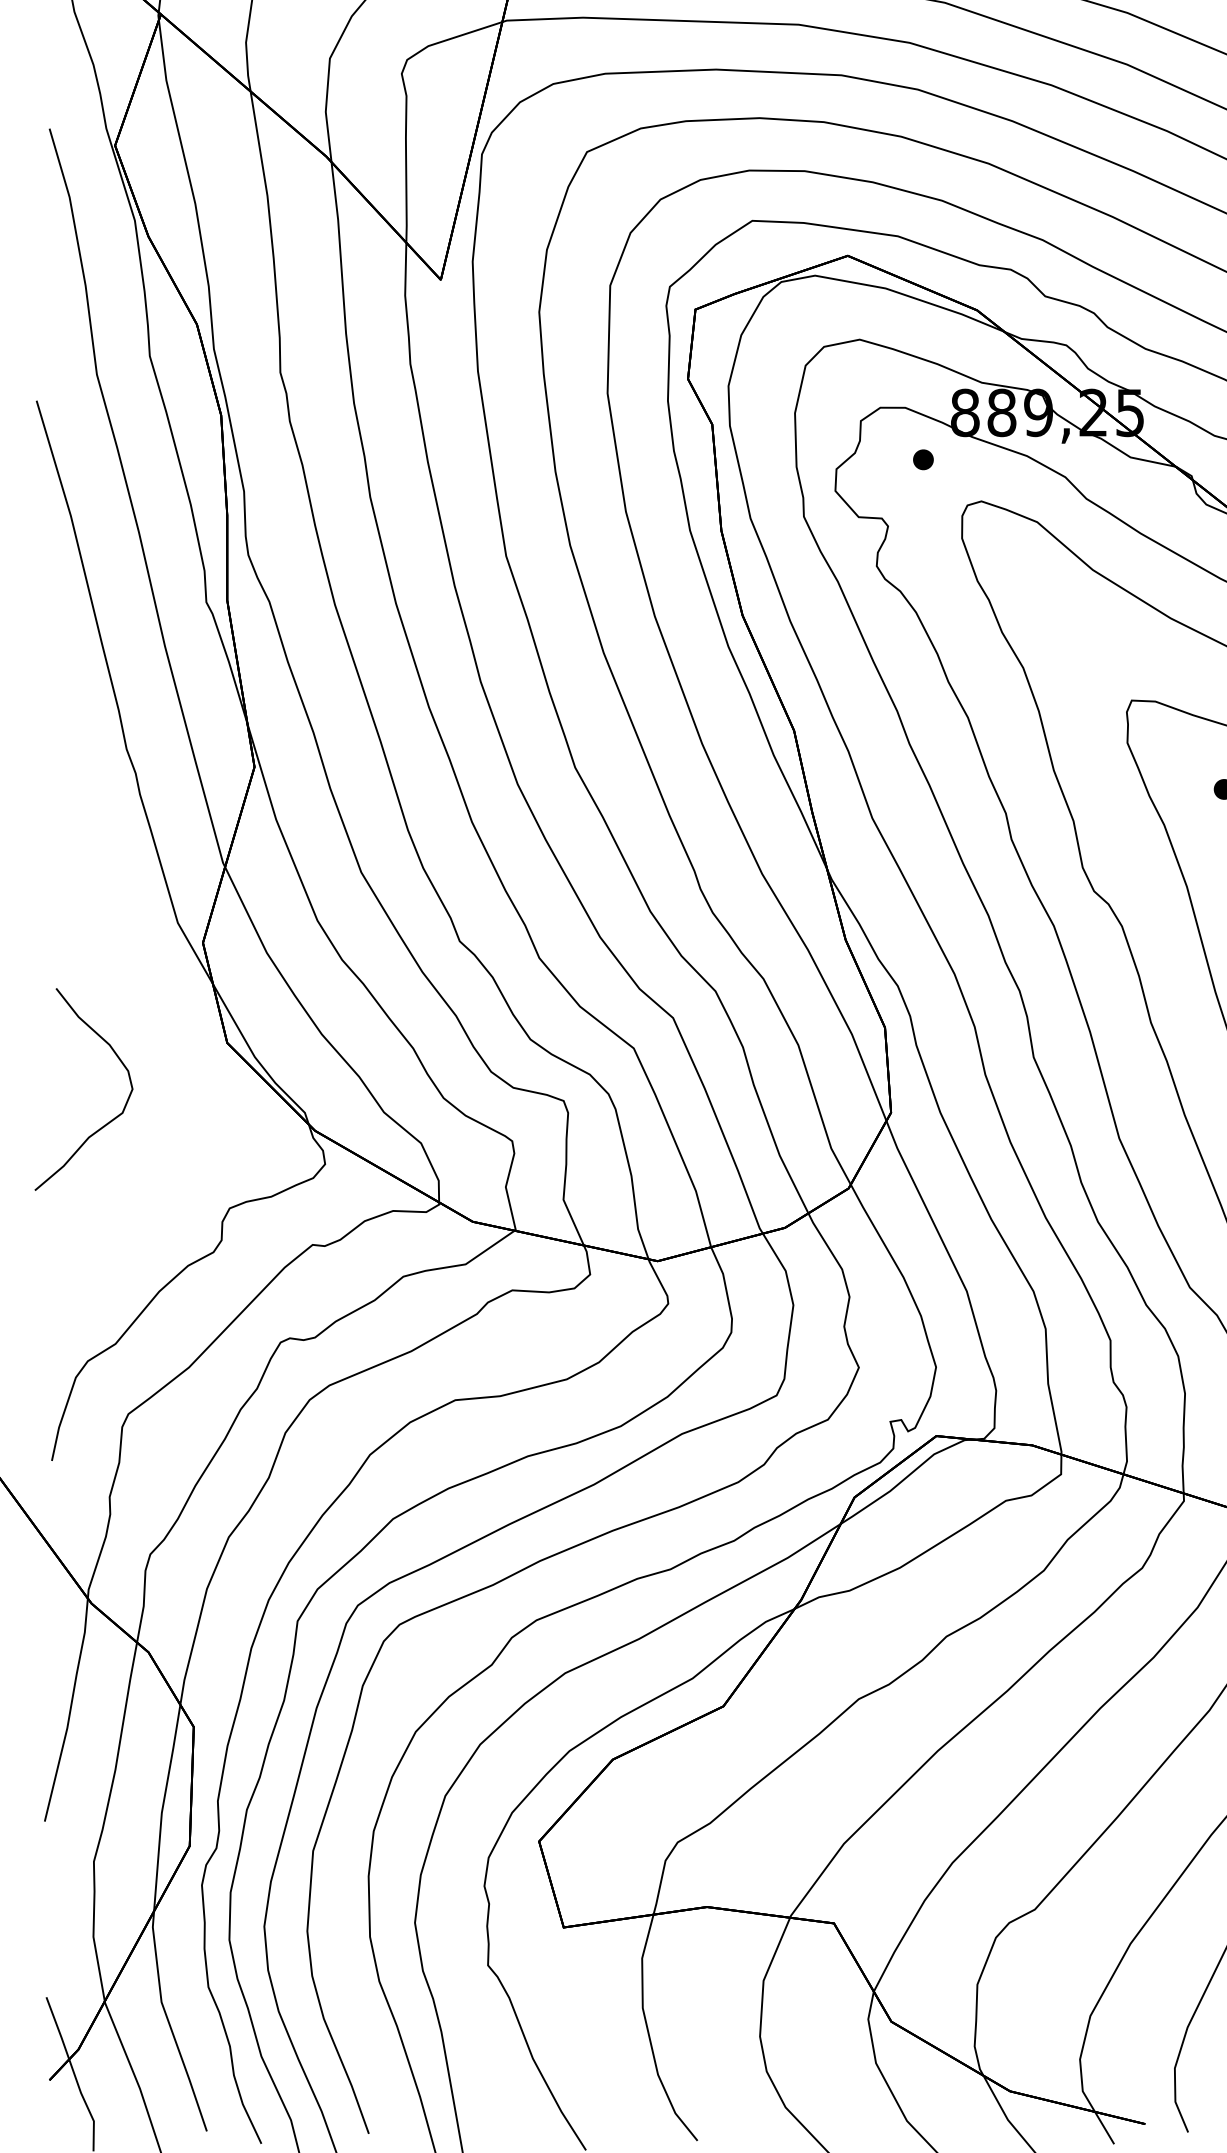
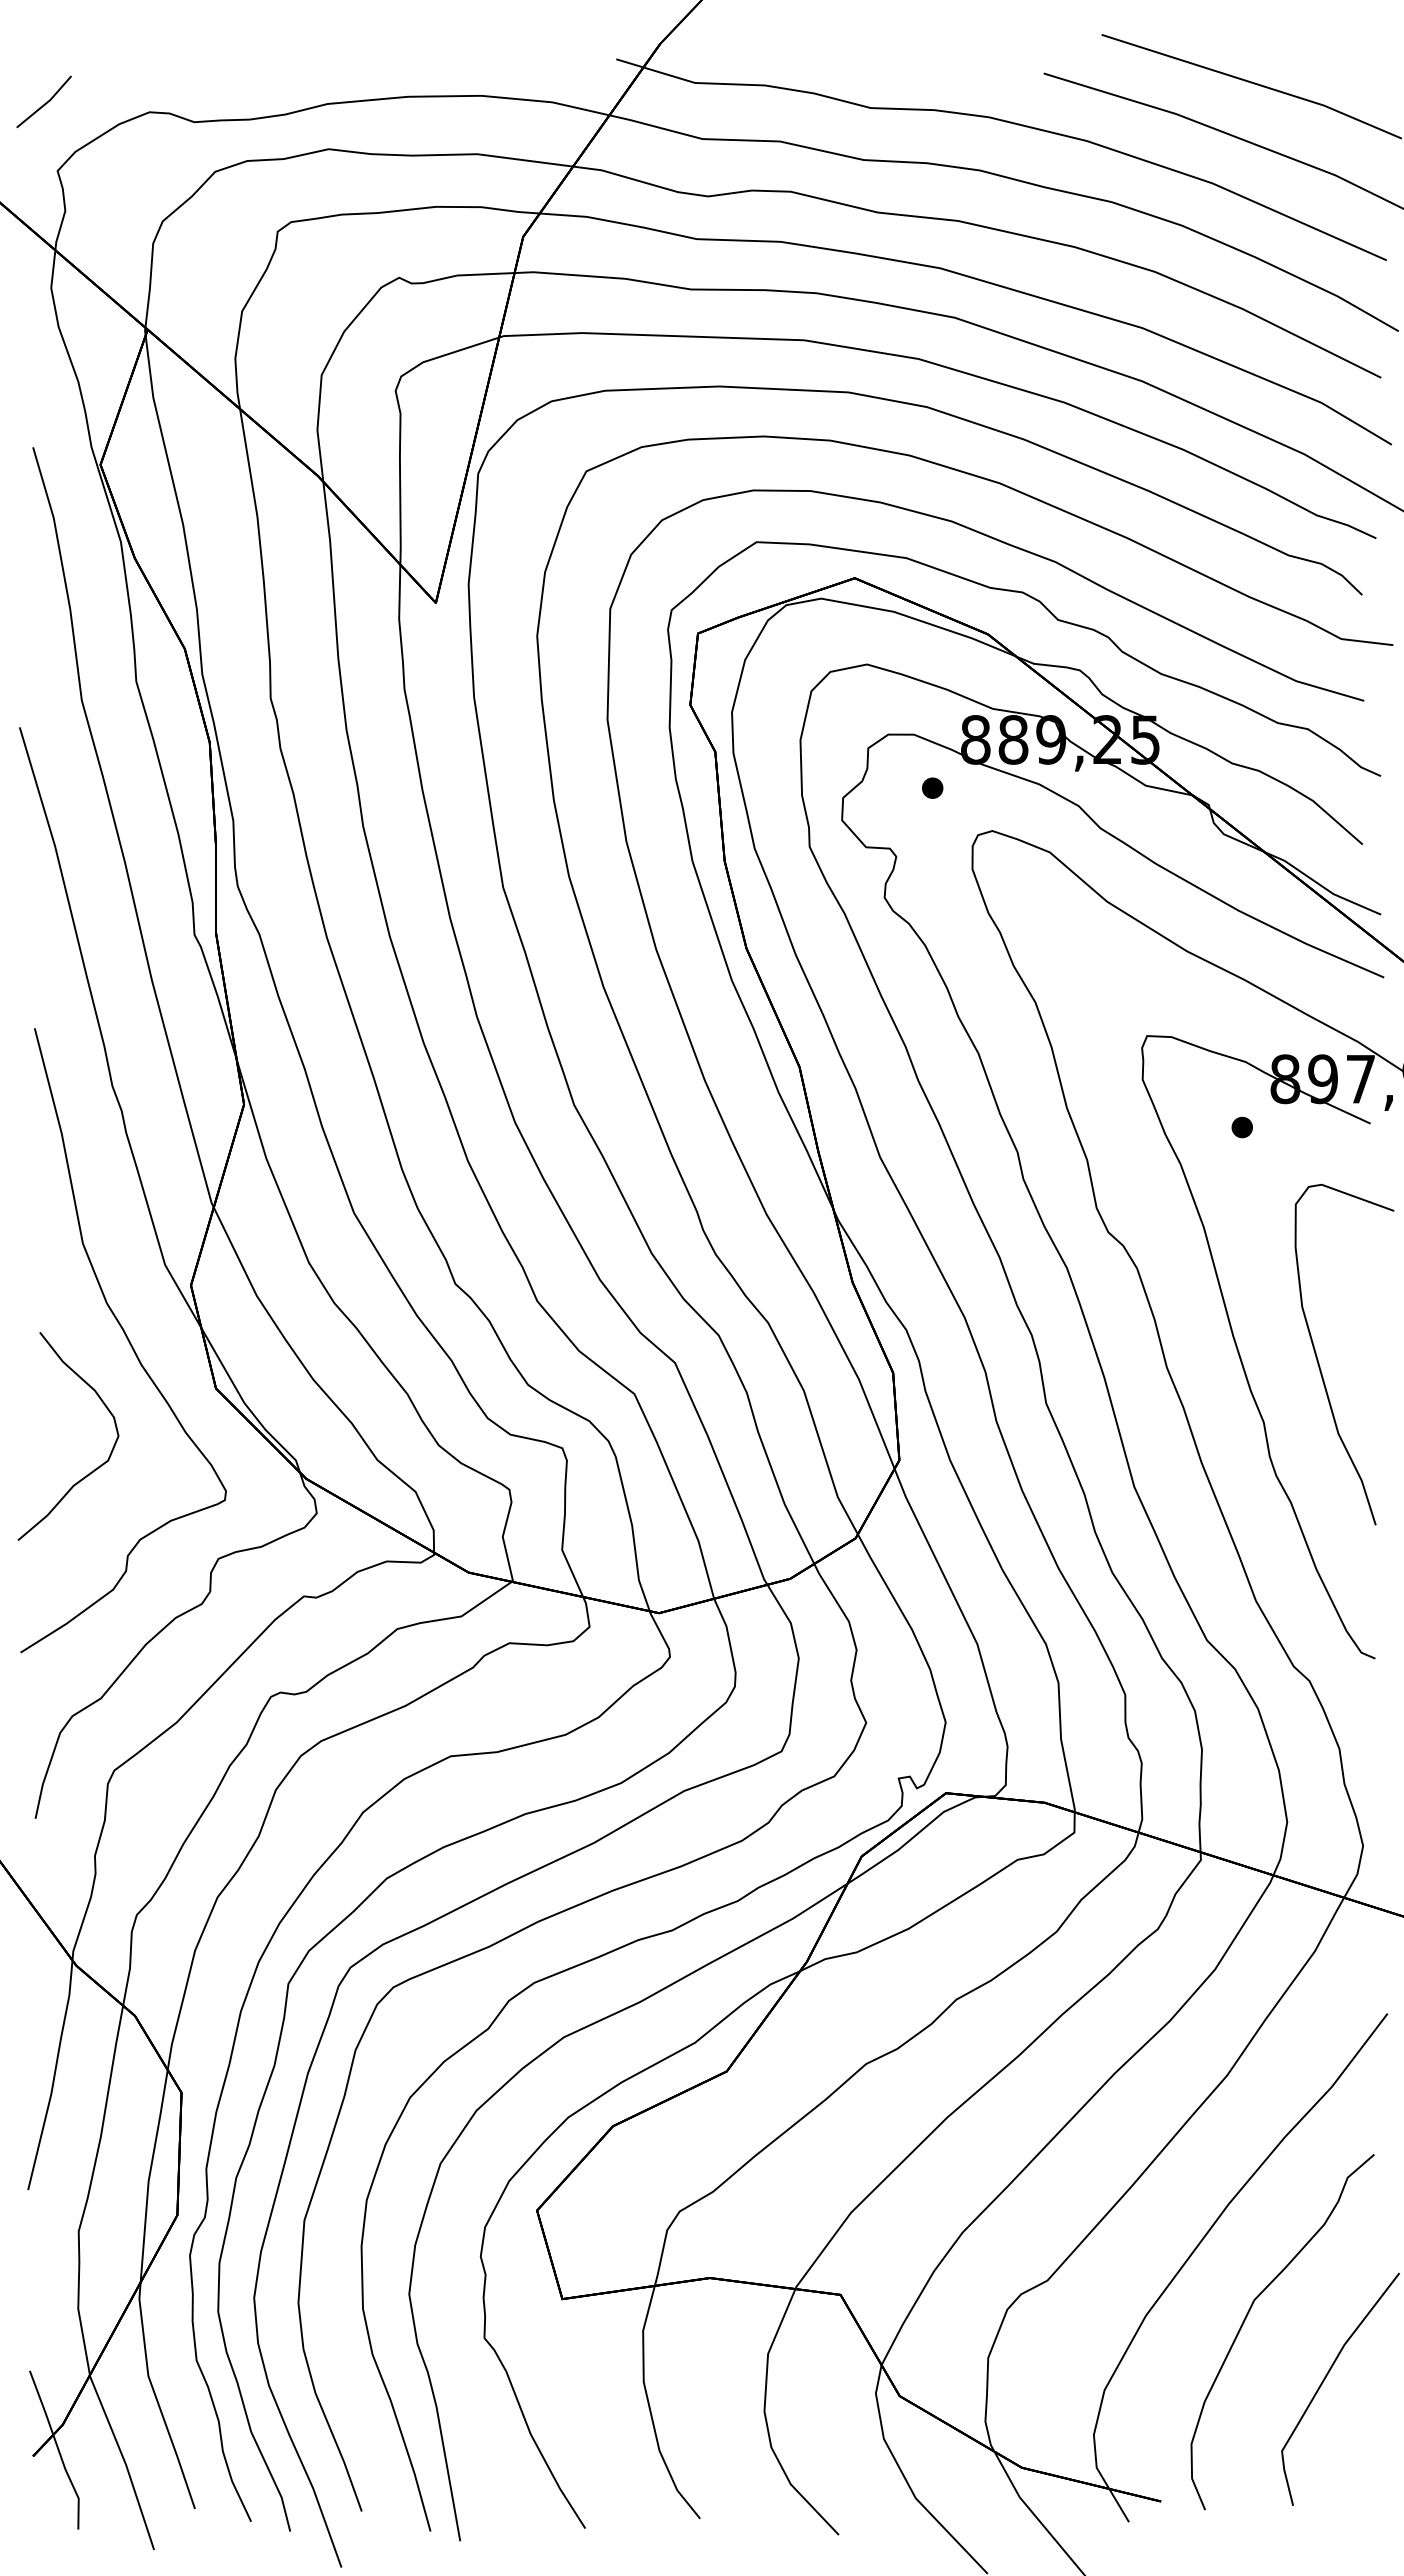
curve: (140, 994) -> (126, 1338), added

